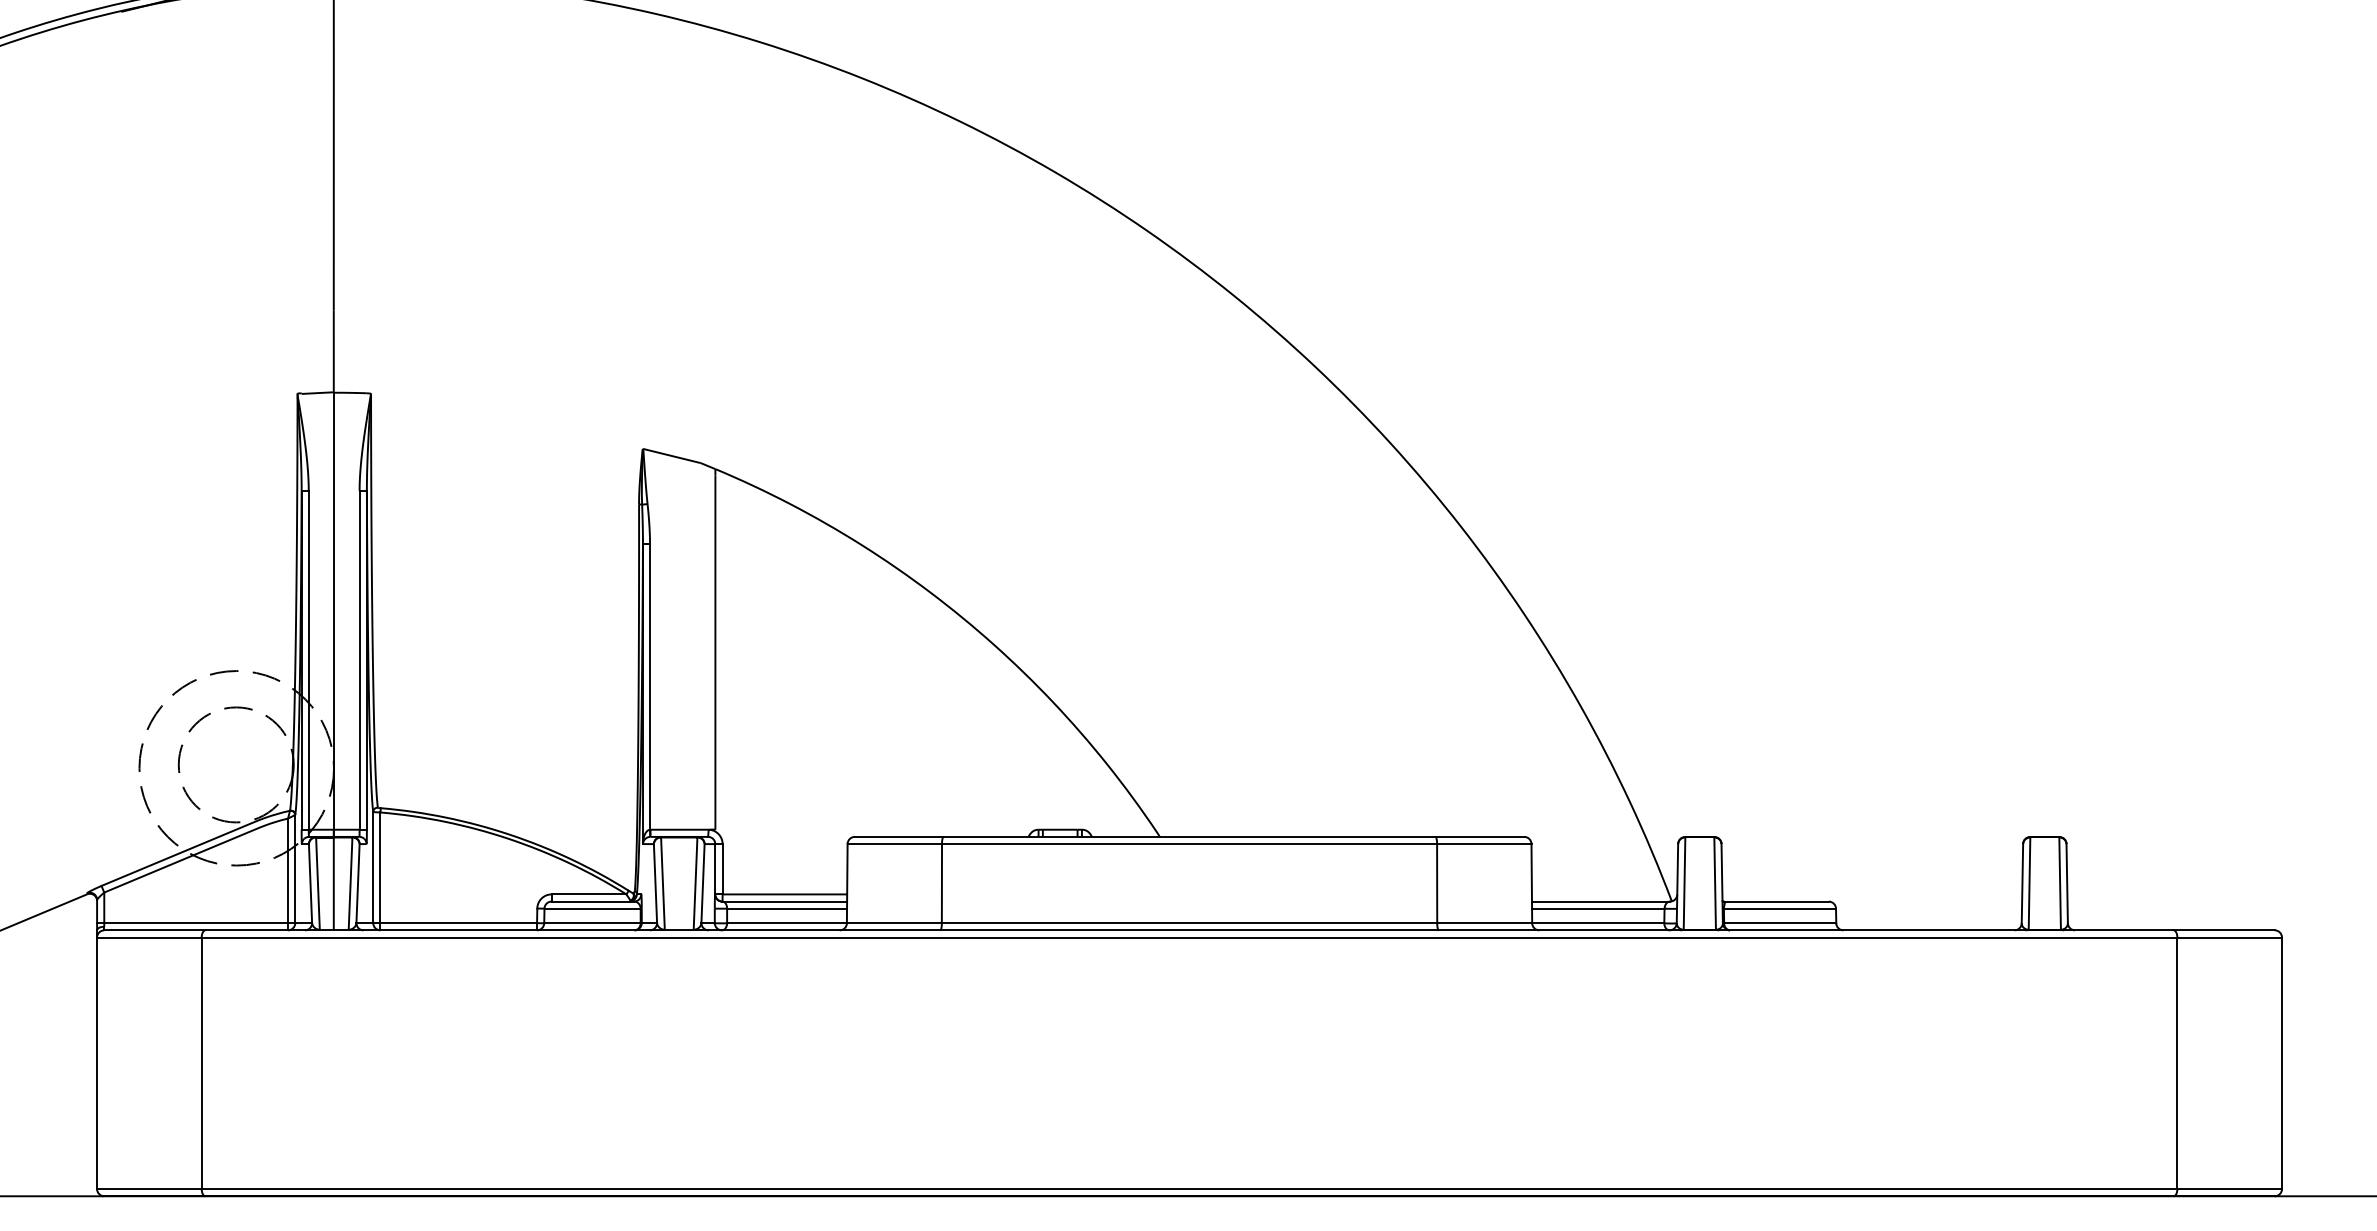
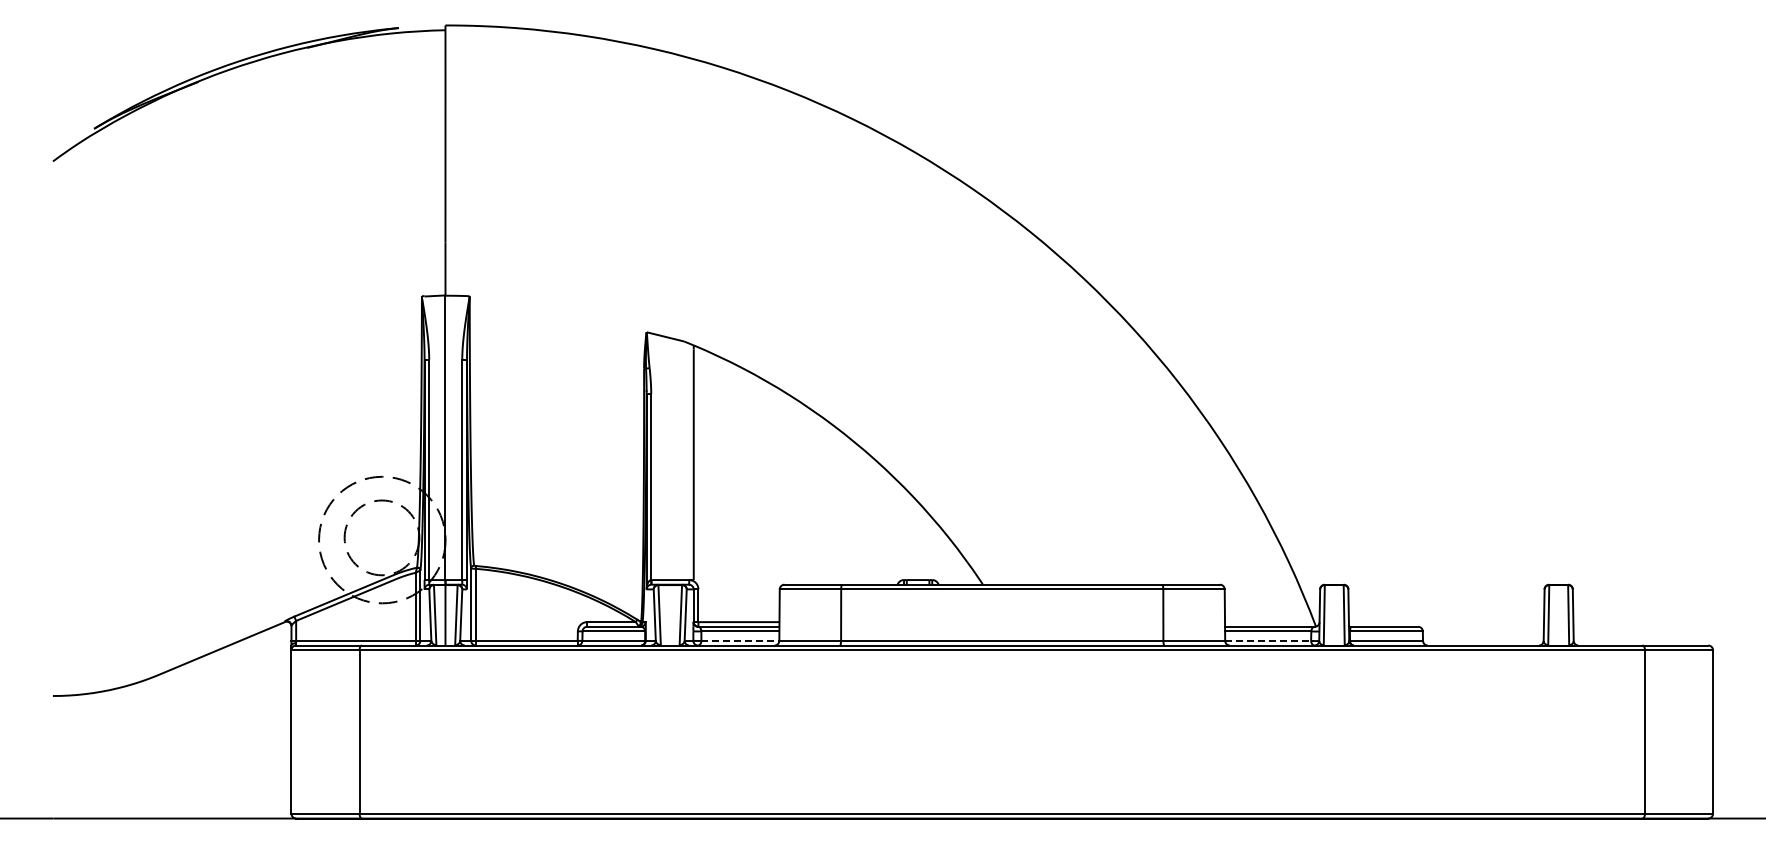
line: (787, 922) -> (740, 640), solid -> dashed
line: (1598, 922) -> (1268, 640), solid -> dashed

